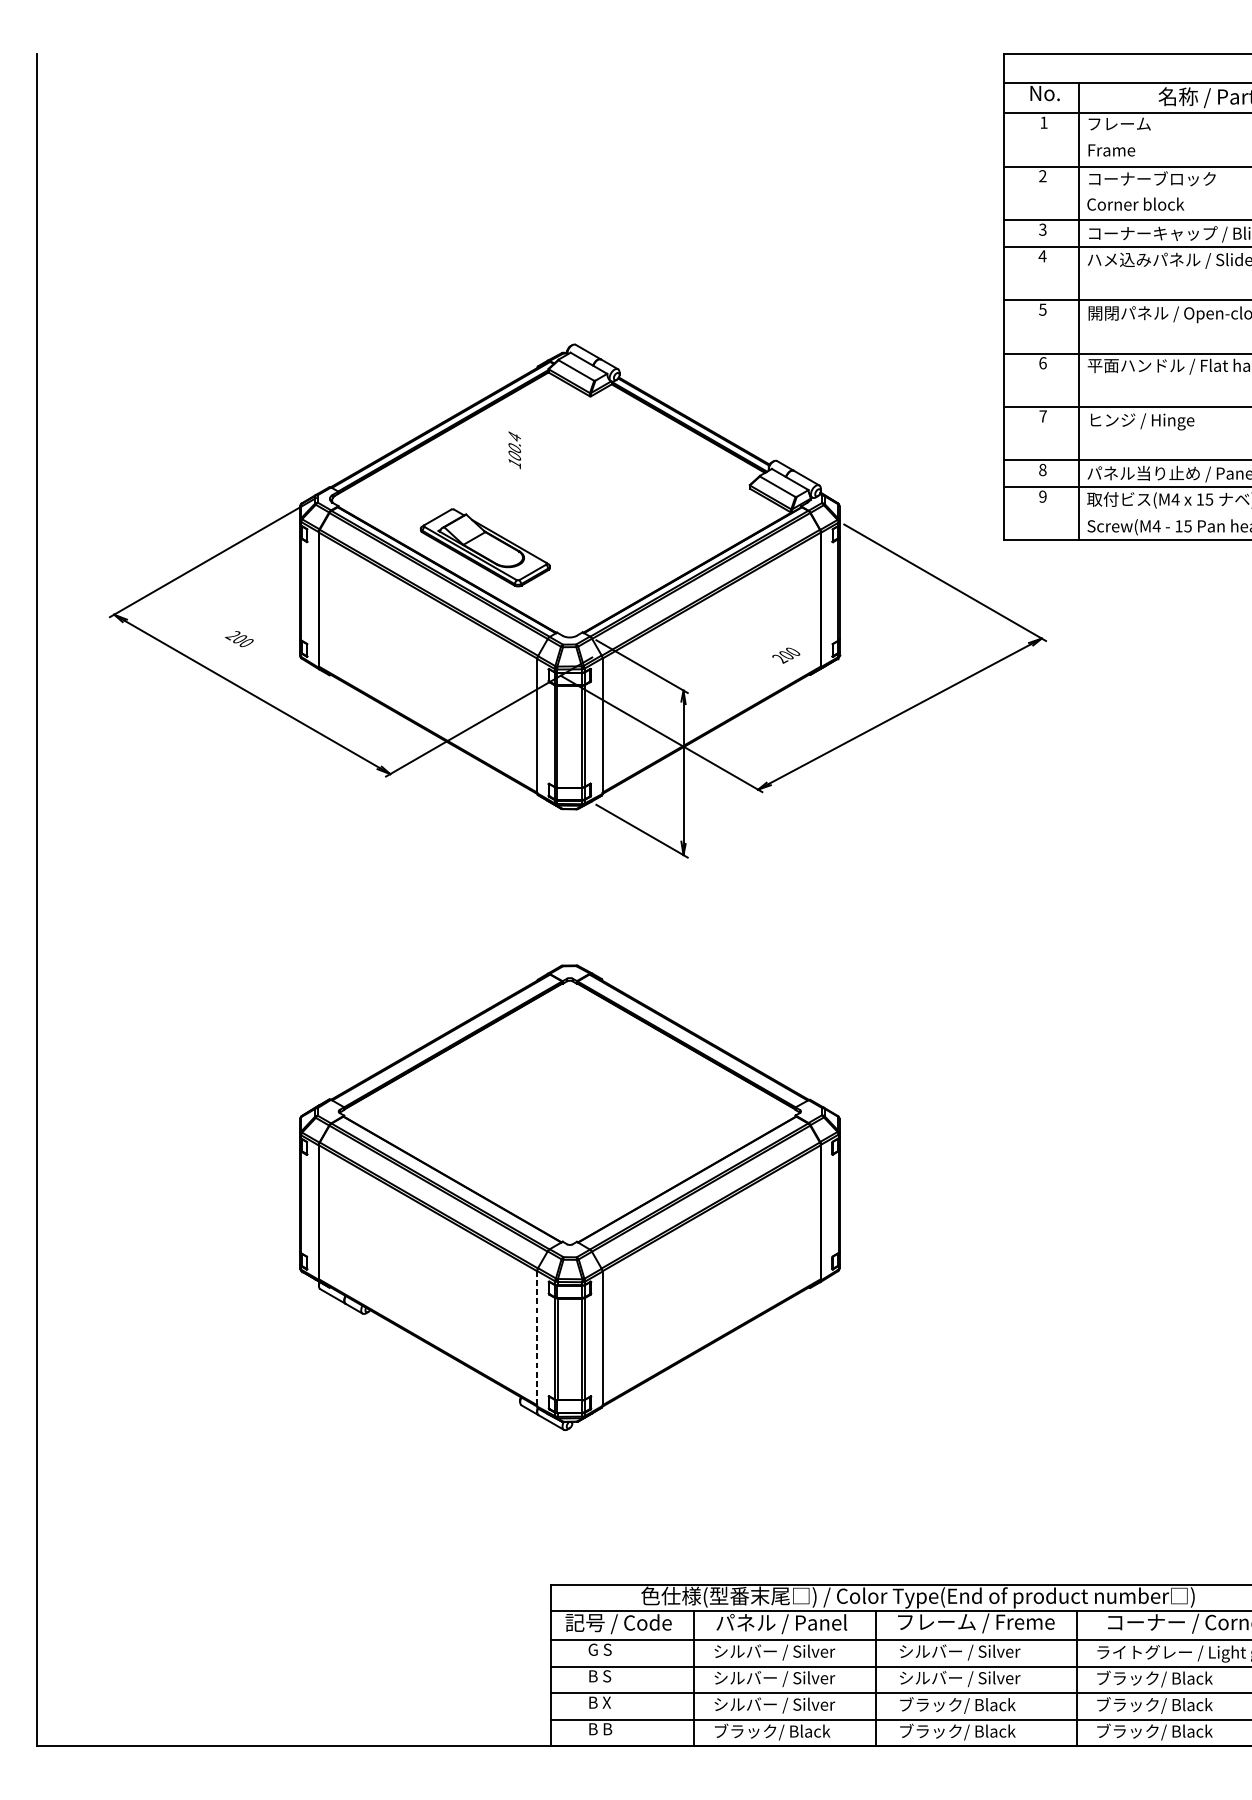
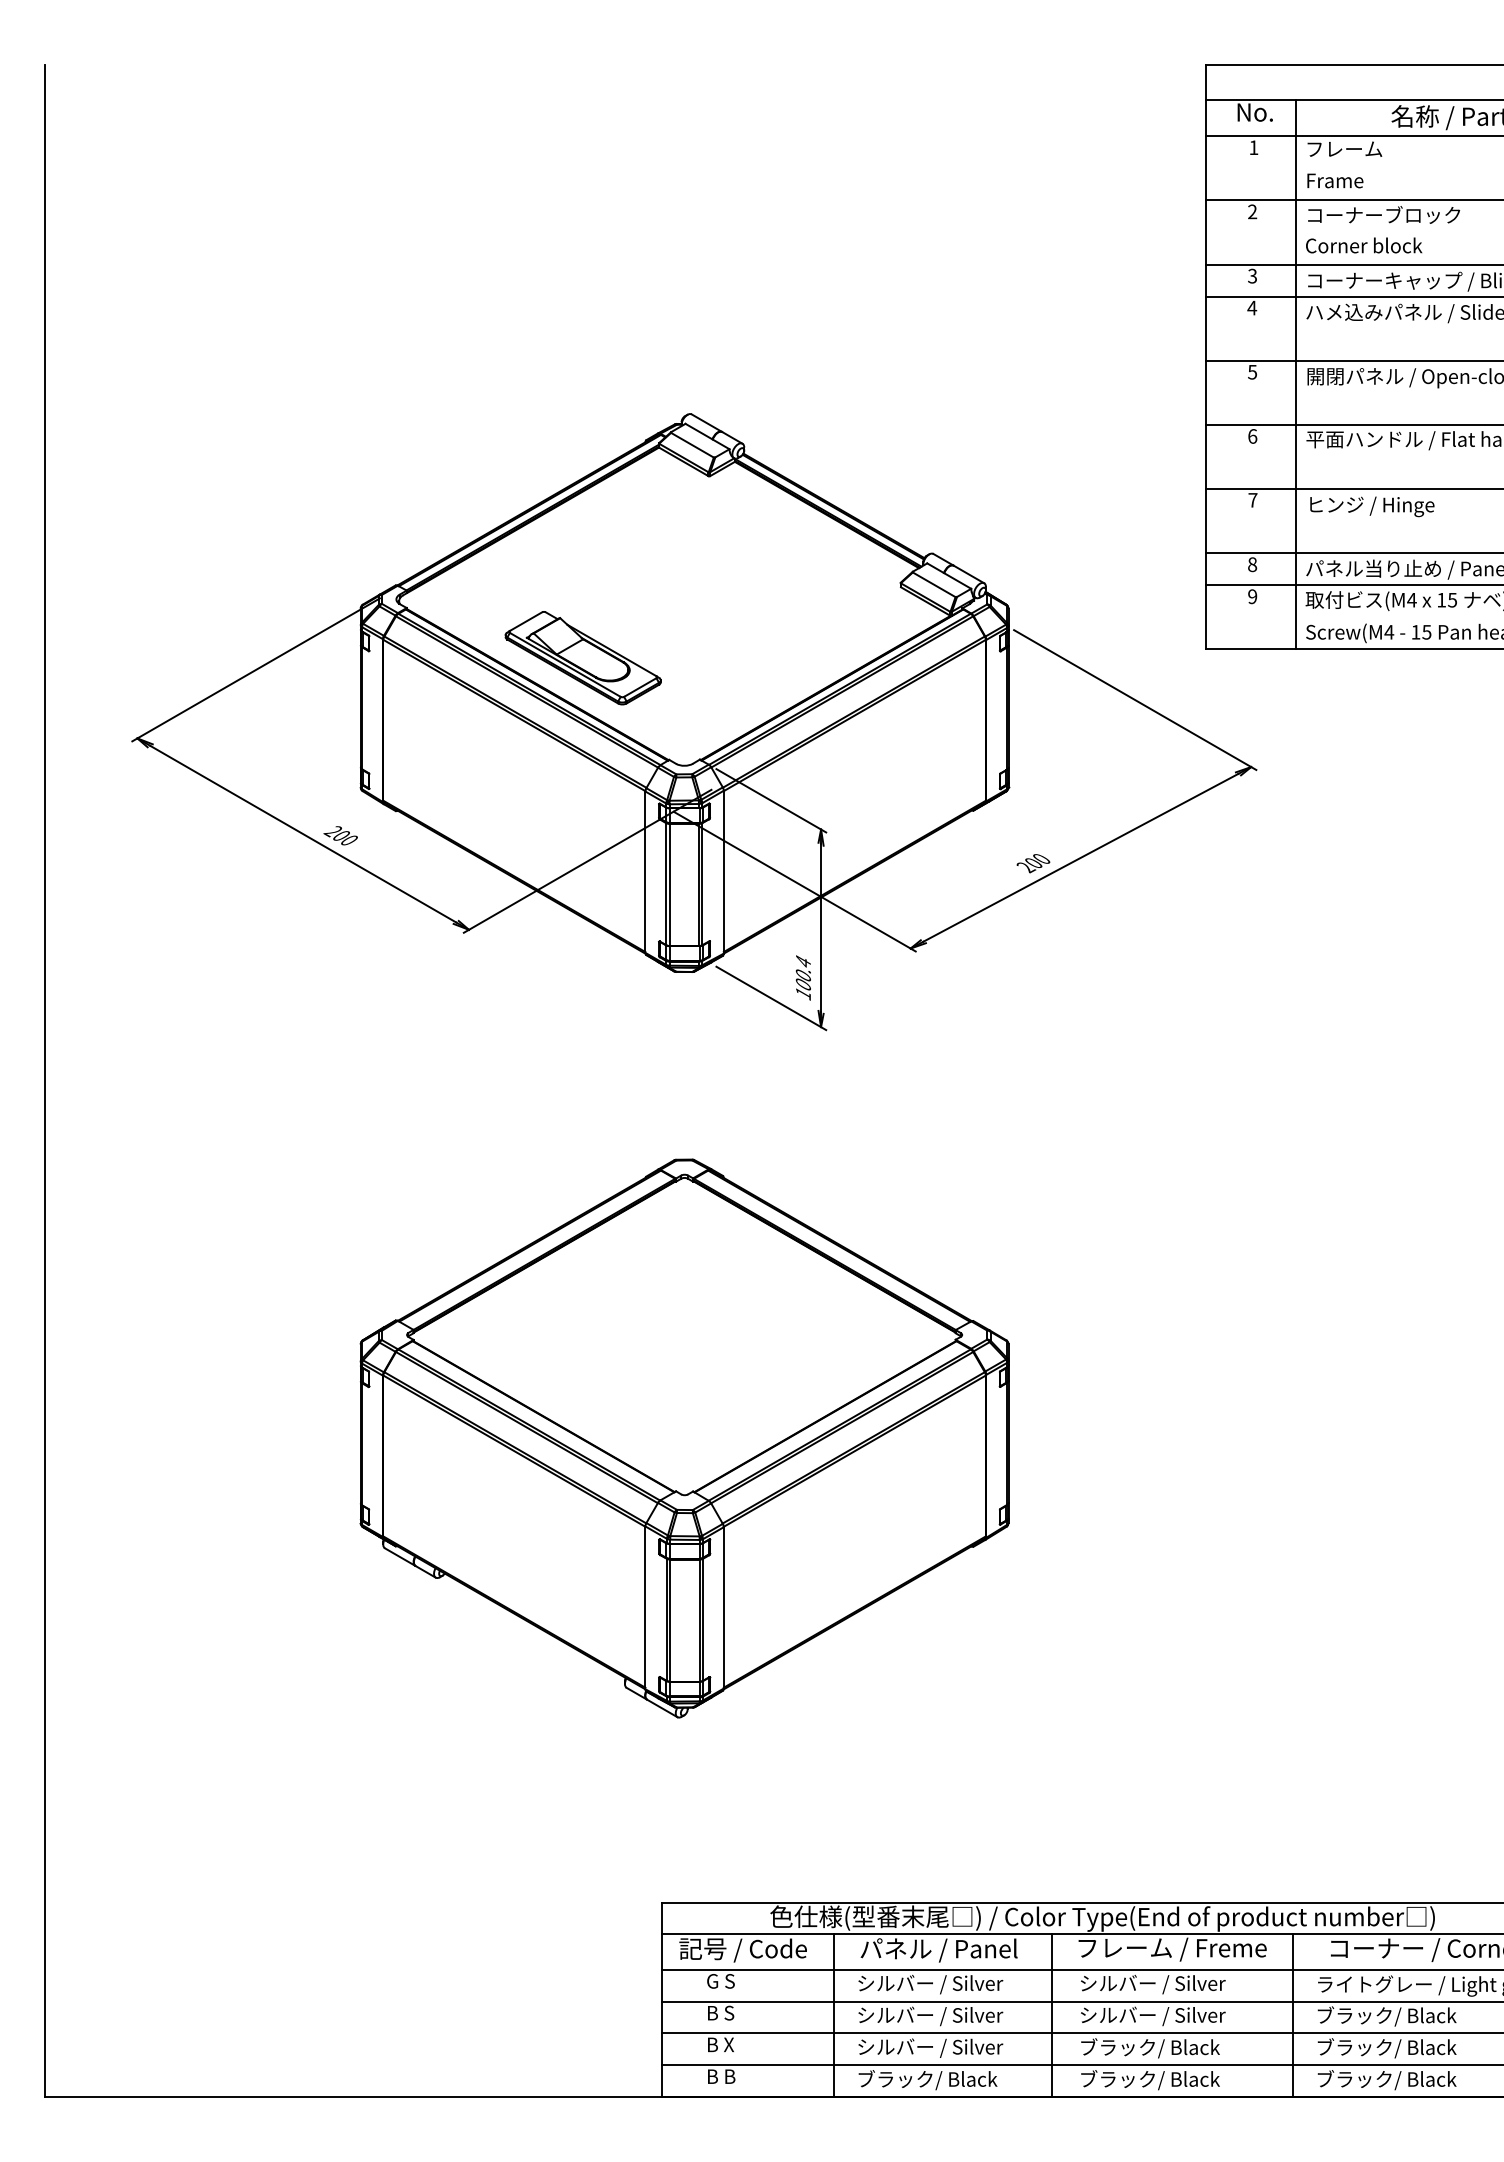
text: (513, 449) -> (802, 977), moved
text: (239, 638) -> (340, 835), moved
text: (786, 655) -> (1033, 863), moved
line: (537, 1339) -> (645, 1608), dashed -> solid

